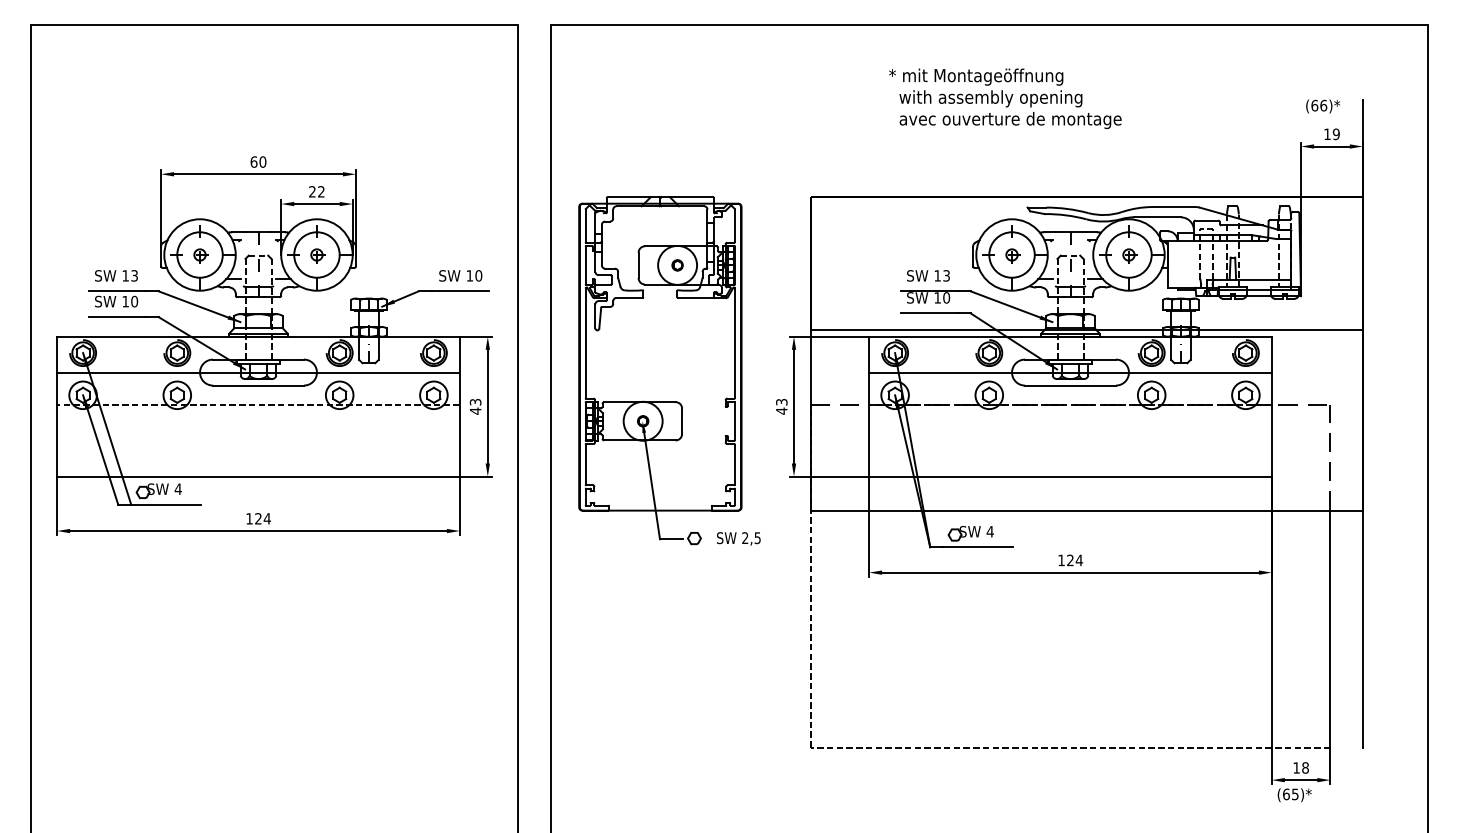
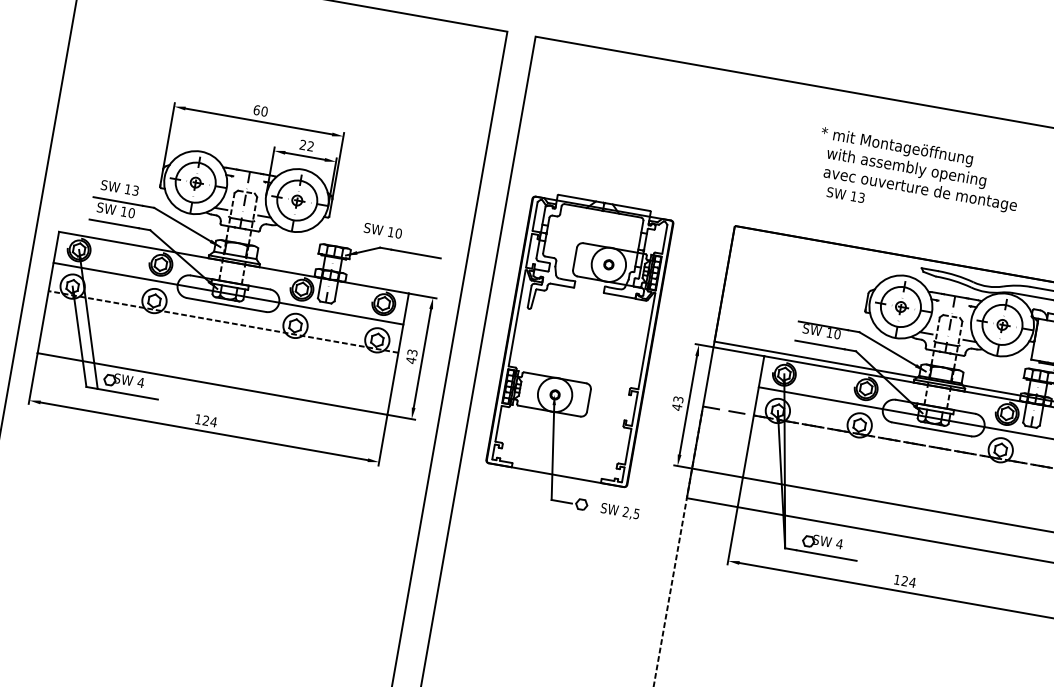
text: (460, 275) -> (382, 230), moved
text: (928, 275) -> (845, 194), moved

